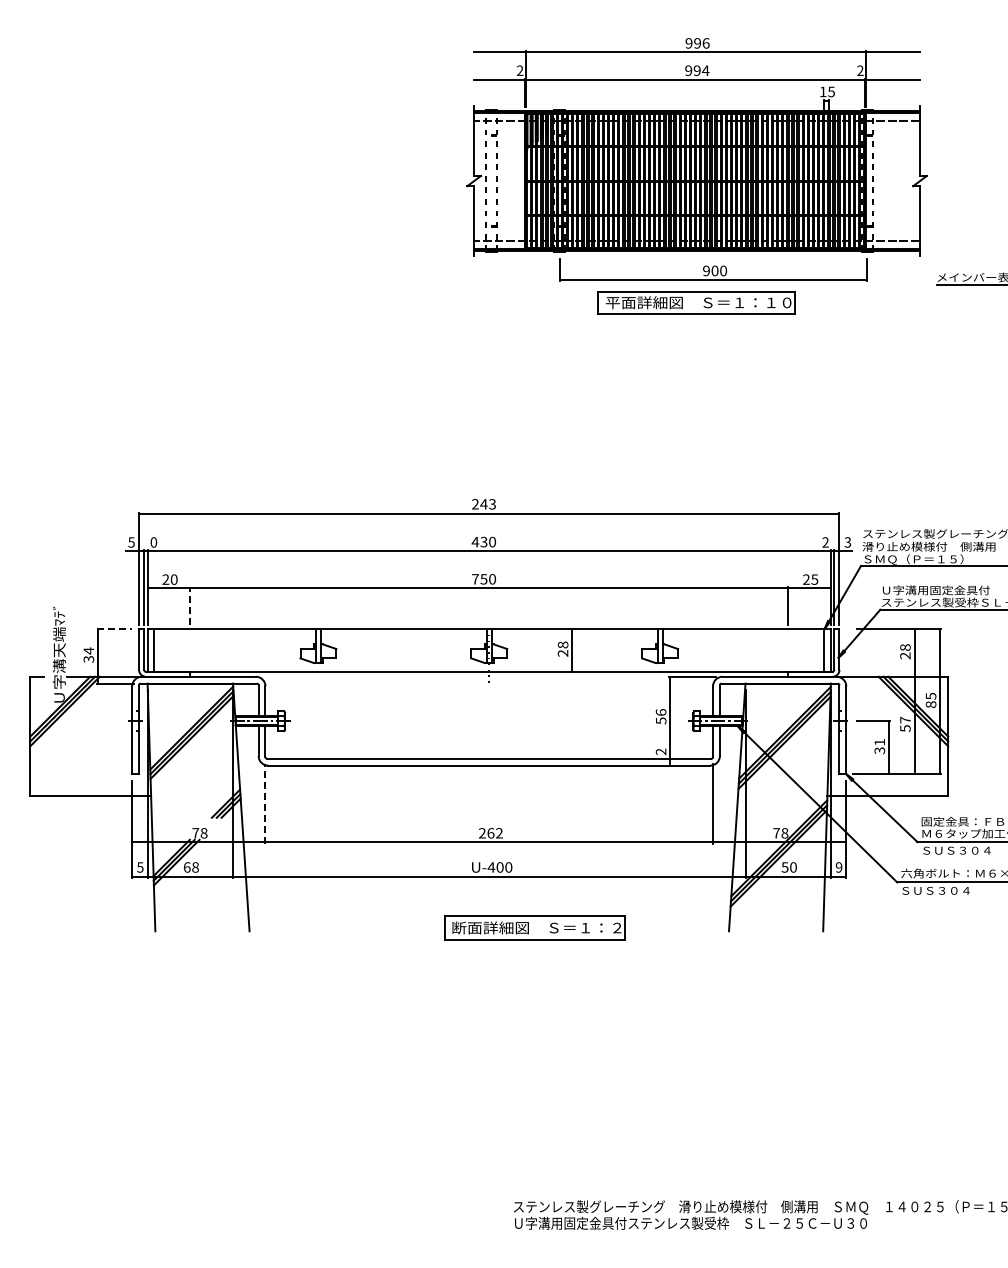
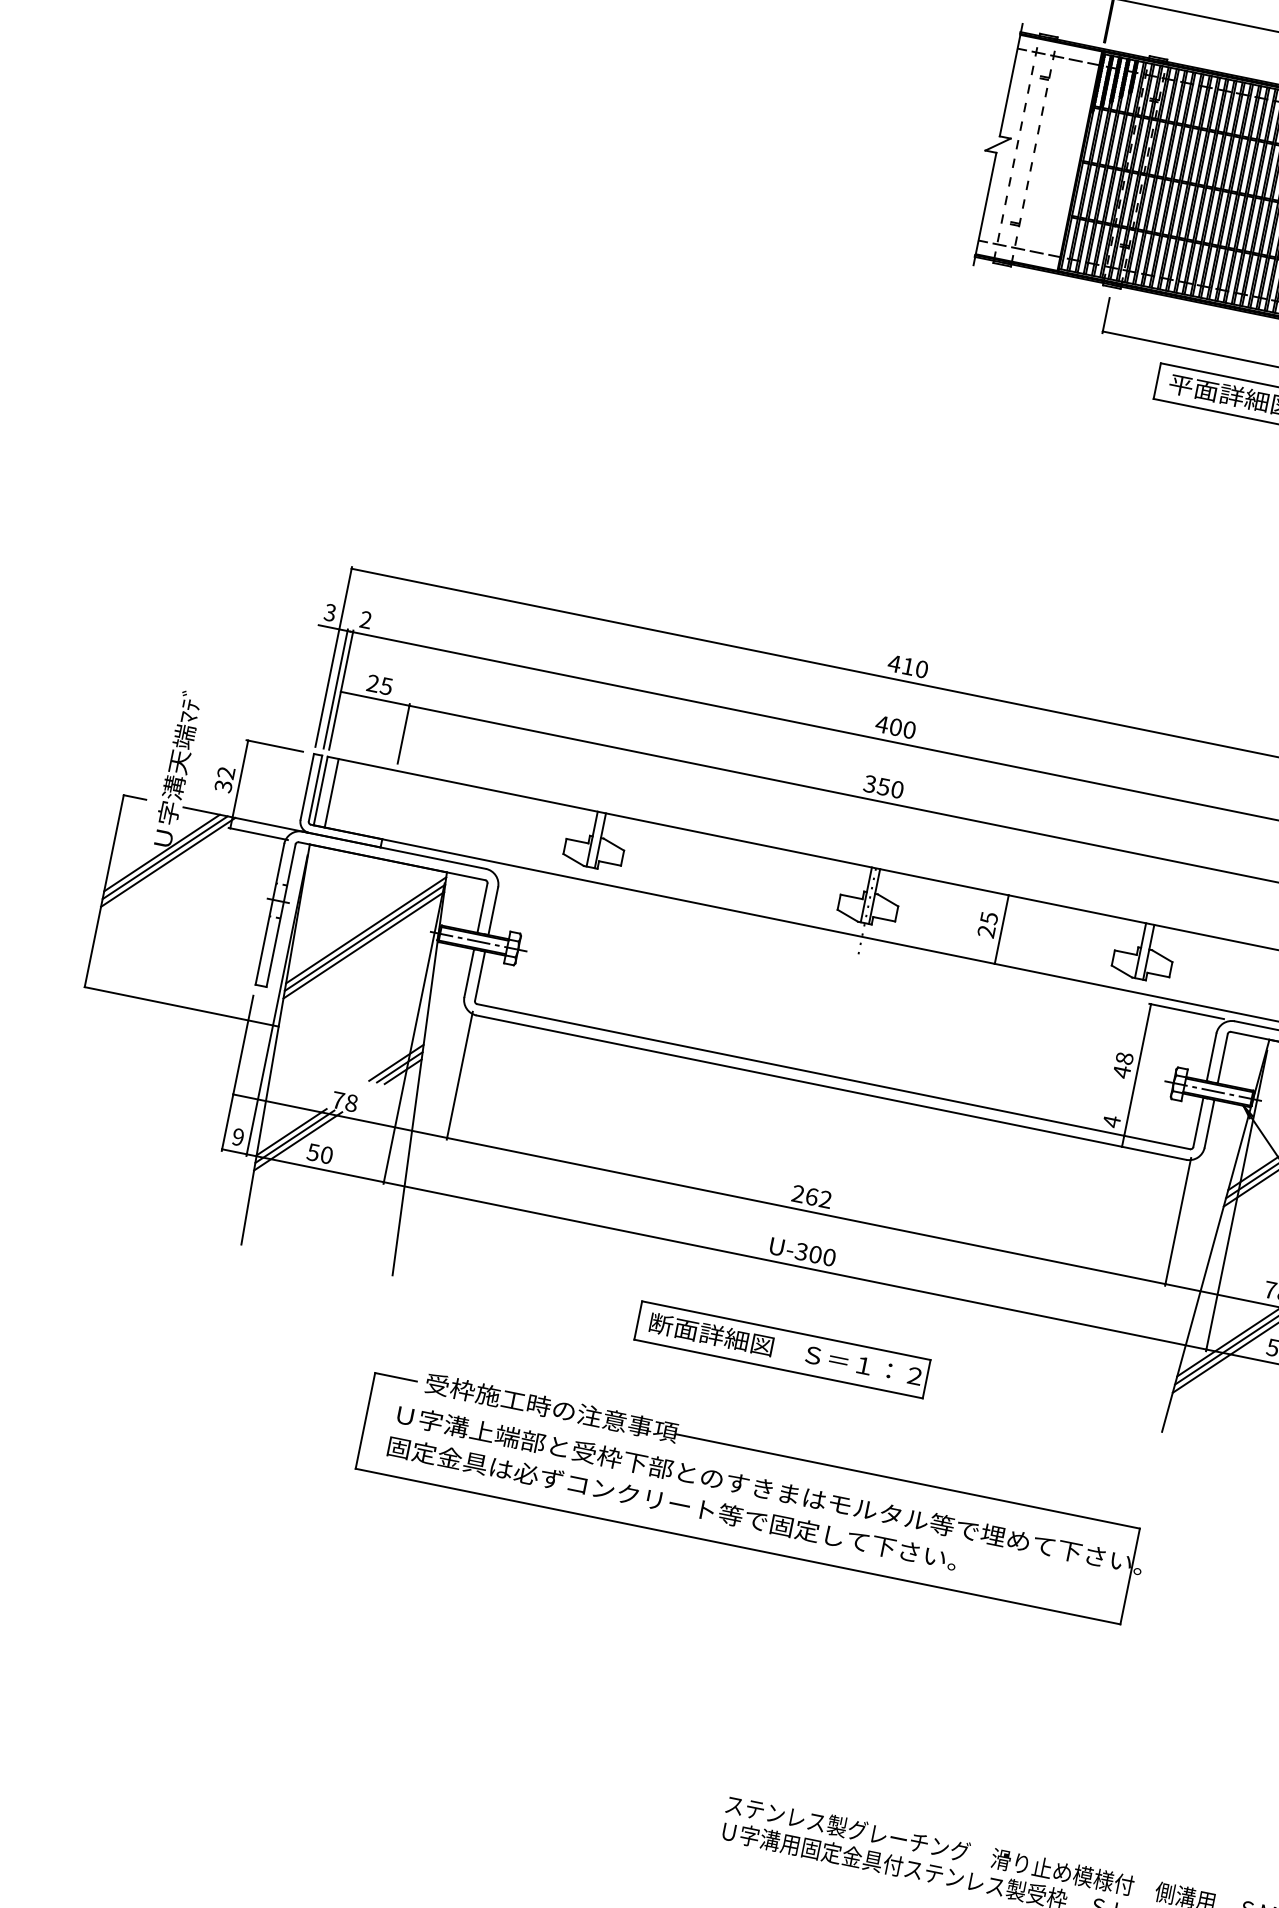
text: (483, 504) -> (907, 666), 243 -> 410
text: (131, 541) -> (330, 611), 5 -> 3
text: (153, 542) -> (365, 619), 0 -> 2
text: (483, 542) -> (895, 727), 430 -> 400
text: (173, 579) -> (385, 685), 20 -> 25
text: (474, 579) -> (868, 784), 750 -> 350
line: (190, 606) -> (403, 734), dashed -> solid
line: (114, 628) -> (274, 745), dashed -> solid
text: (562, 644) -> (988, 917), 28 -> 25
text: (88, 650) -> (225, 772), 34 -> 32
text: (660, 716) -> (1122, 1064), 56 -> 48
text: (660, 751) -> (1110, 1120), 2 -> 4
line: (265, 803) -> (459, 1075), dashed -> solid
text: (140, 867) -> (238, 1137), 5 -> 9
text: (190, 867) -> (318, 1153), 68 -> 50
text: (491, 867) -> (801, 1251), U-400 -> U-300
part: (534, 927) -> (782, 1348), moved
part: (491, 1018) -> (752, 1494), added

